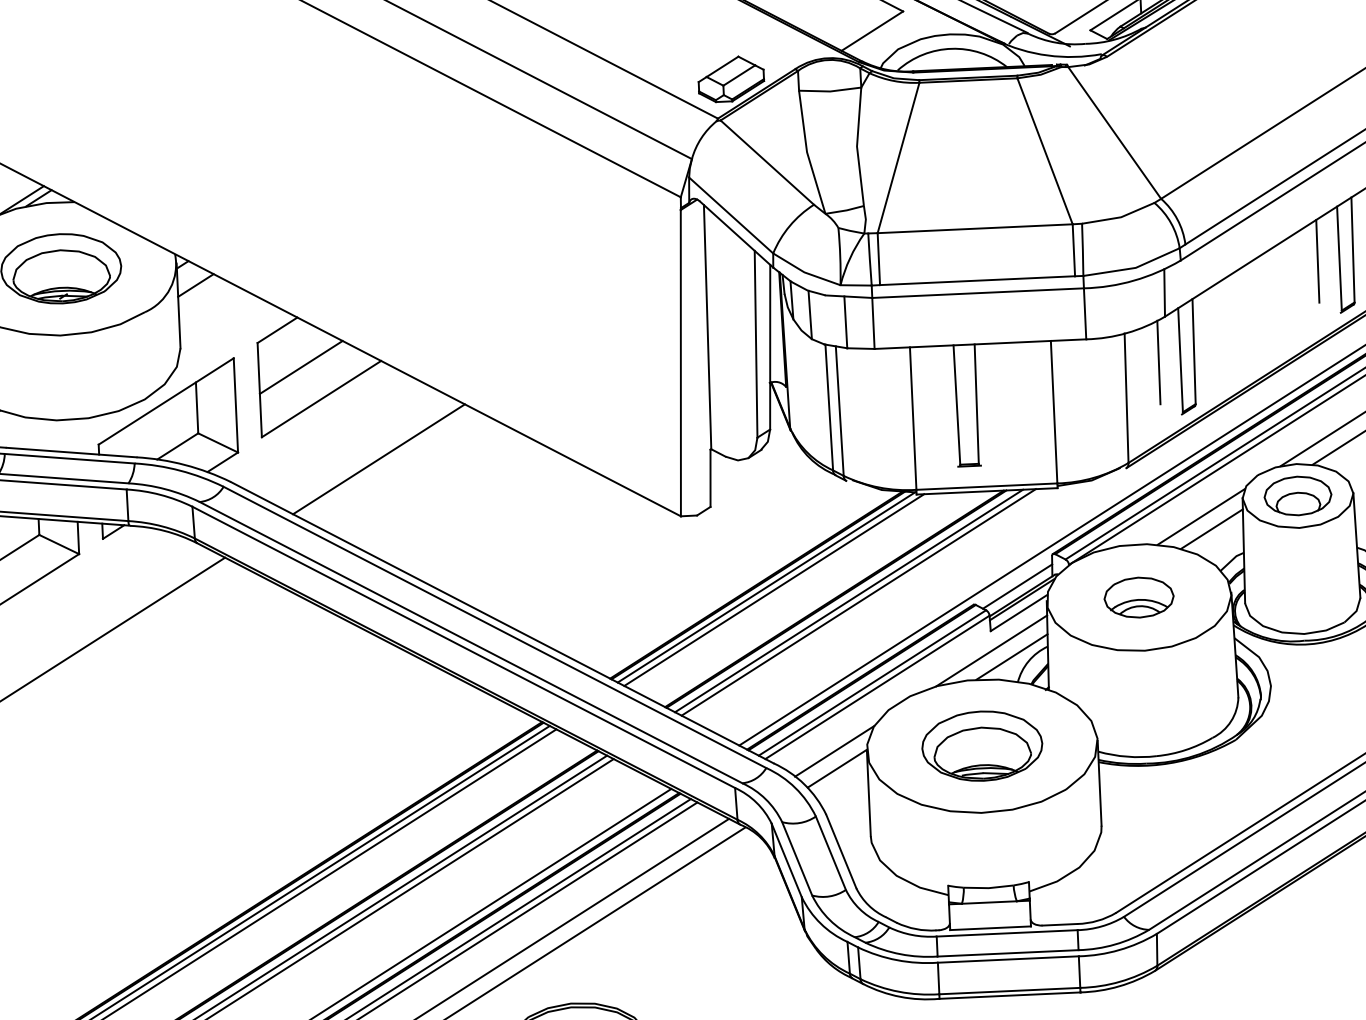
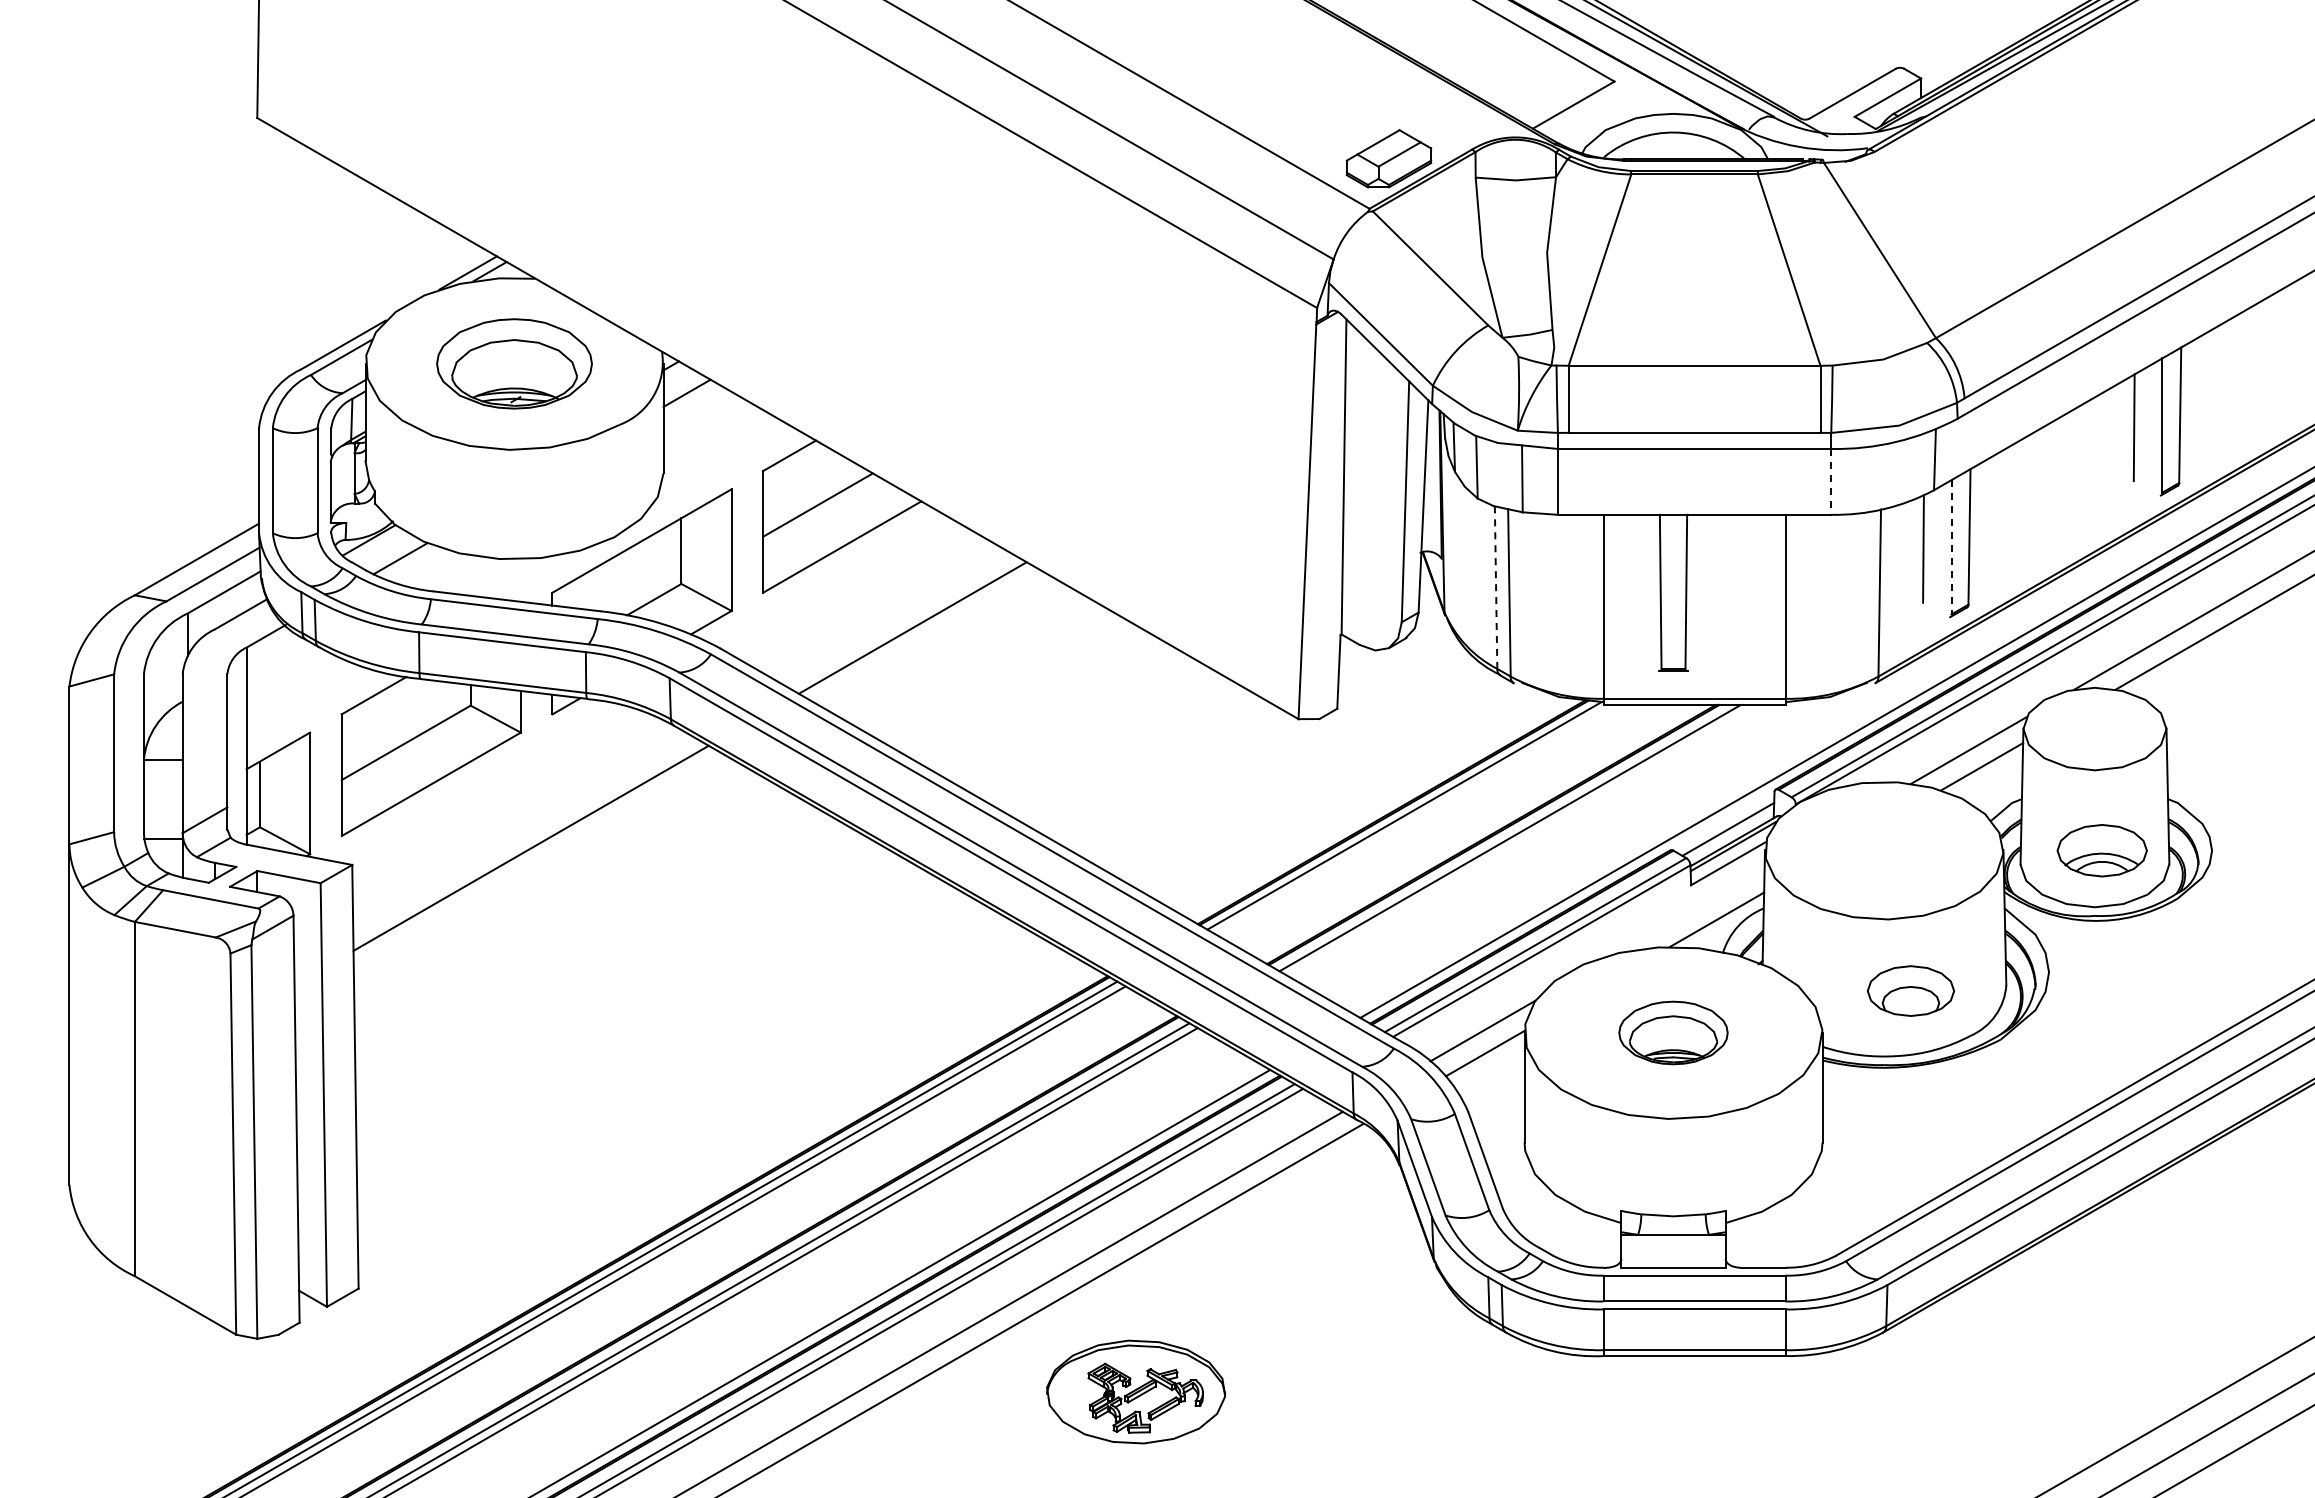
line: (1085, 313) -> (1831, 481), solid -> dashed
line: (1180, 360) -> (1951, 547), solid -> dashed
line: (829, 407) -> (1496, 587), solid -> dashed
part: (1297, 495) -> (1910, 990), moved
line: (774, 589) -> (1414, 819), removed
part: (1138, 597) -> (2101, 850), moved
line: (858, 602) -> (1522, 840), removed
line: (991, 650) -> (1690, 910), removed
part: (982, 745) -> (1673, 1032), size x0.7

